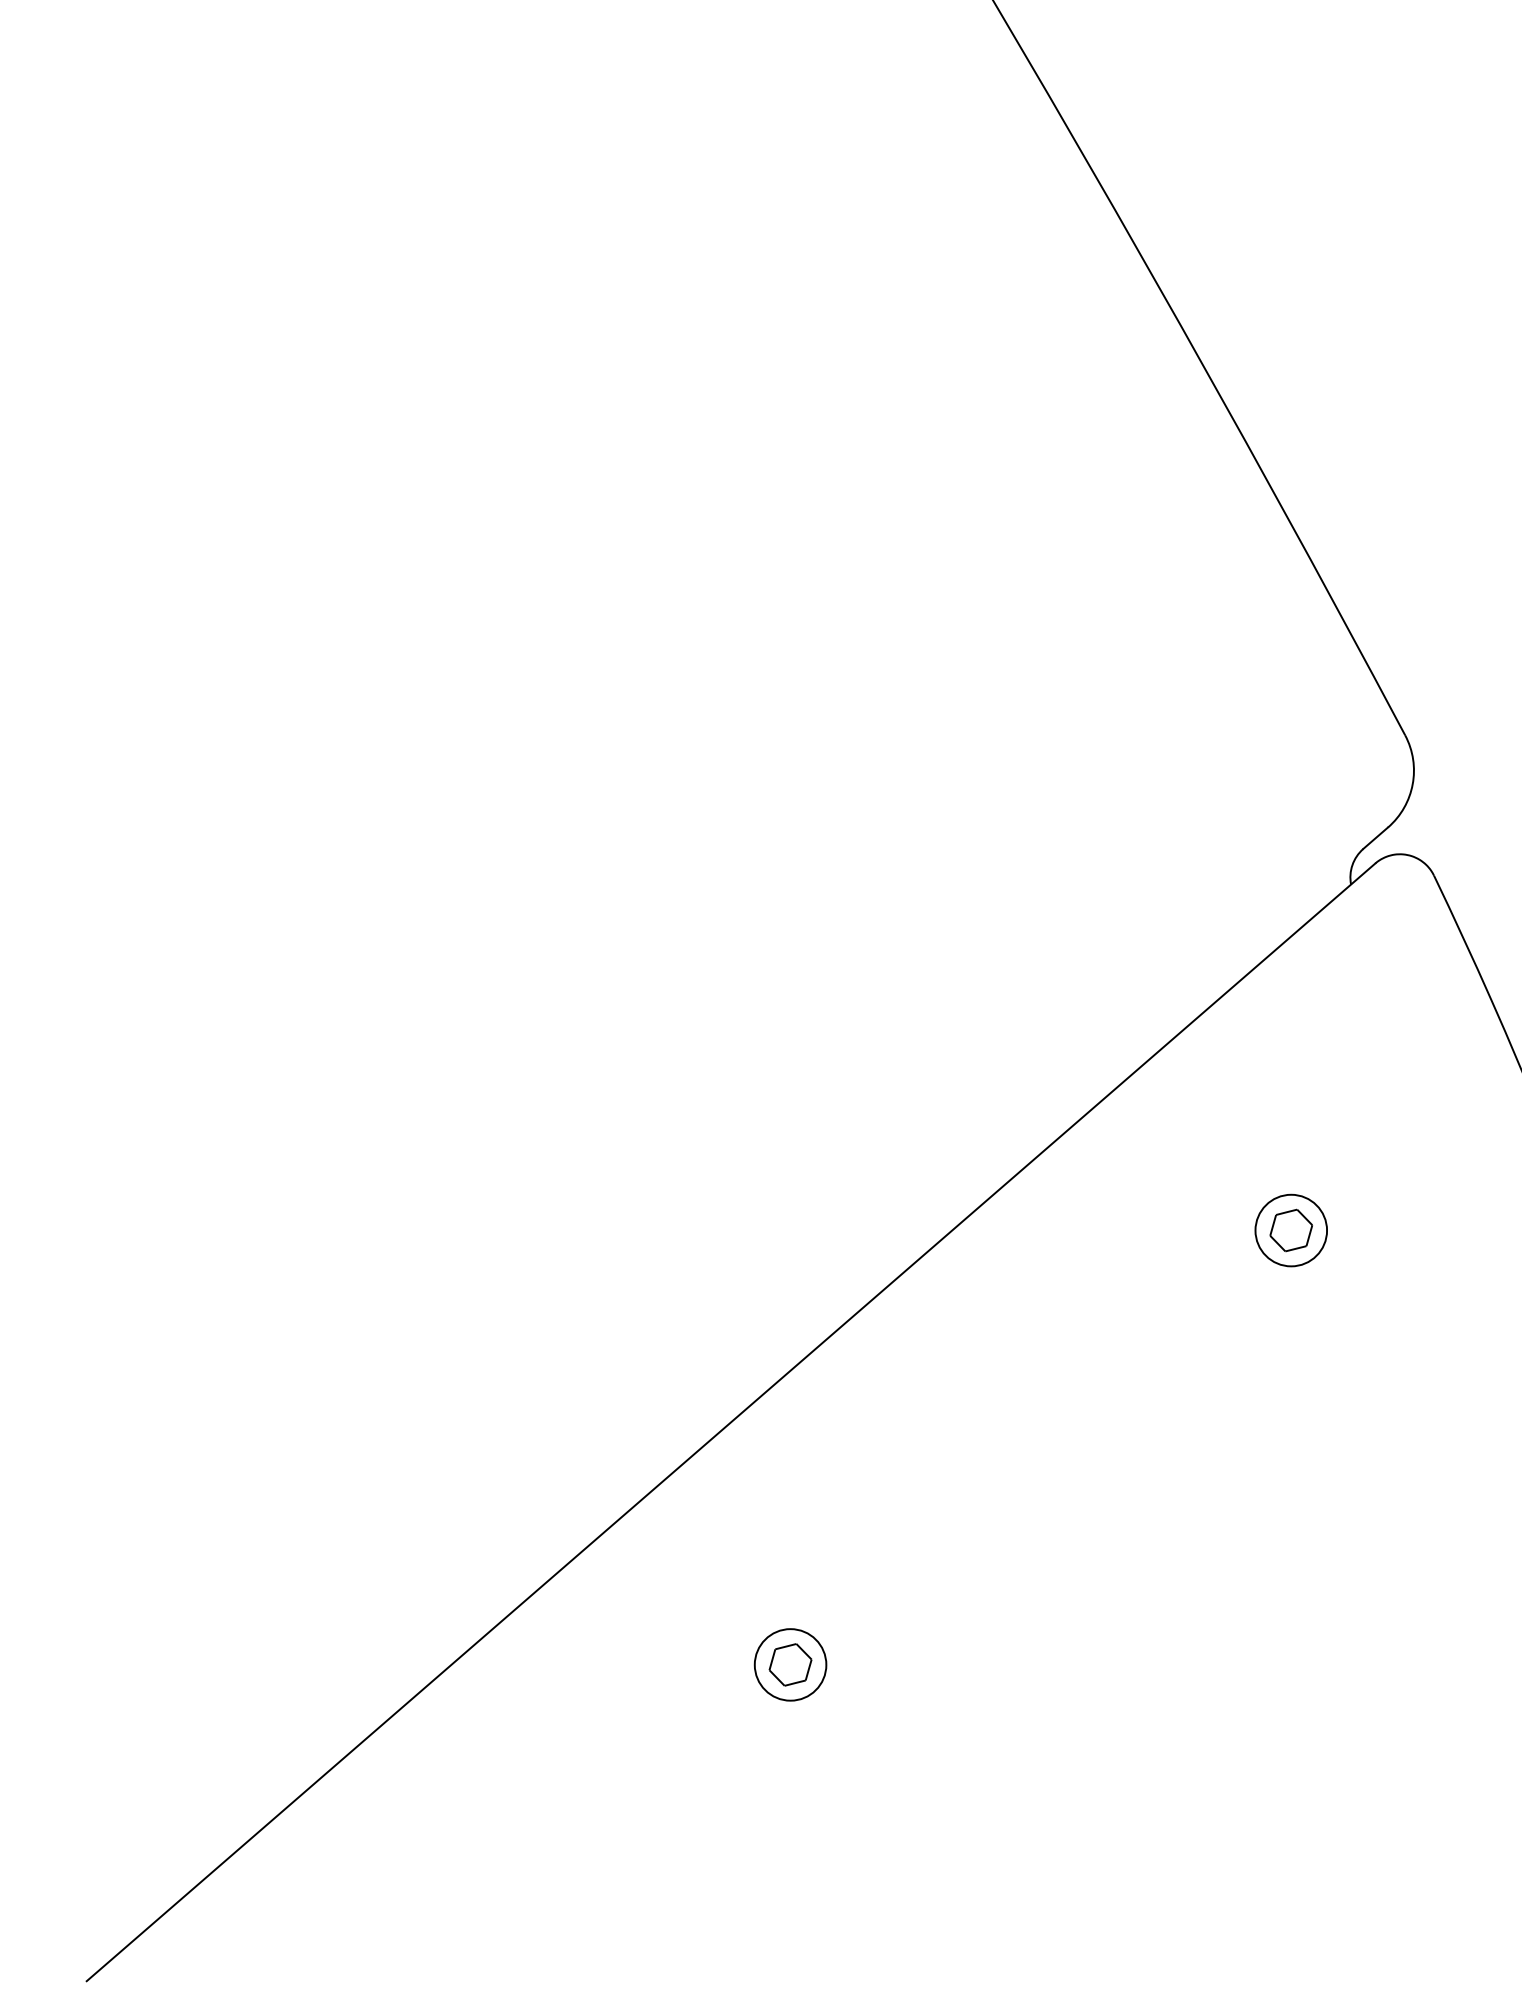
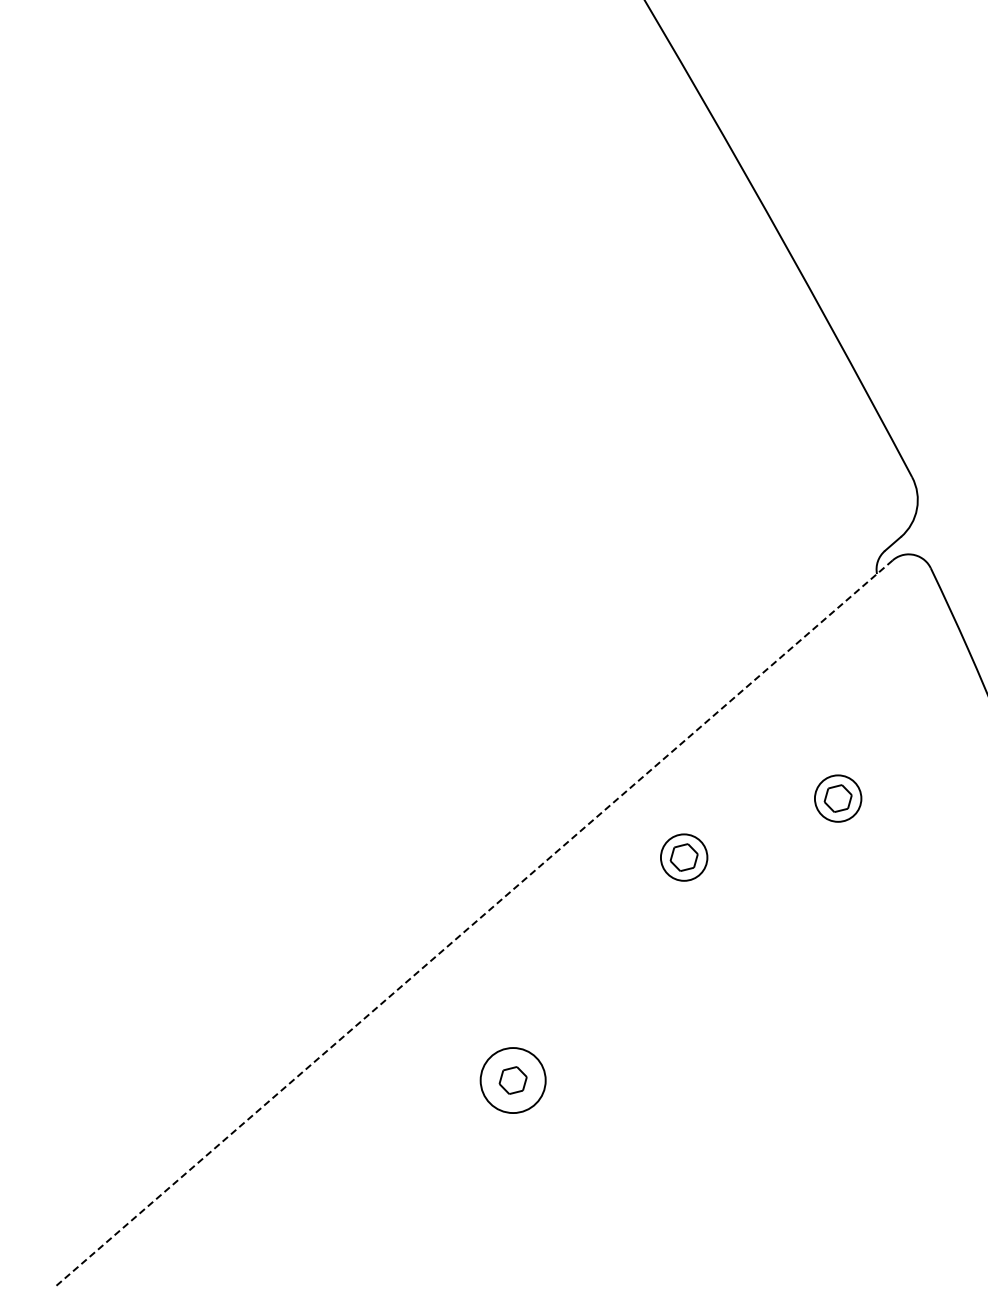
part: (1054, 1321) -> (684, 857), added
line: (730, 1422) -> (474, 923), solid -> dashed
circle: (789, 1664) -> (512, 1080), size x1.4

